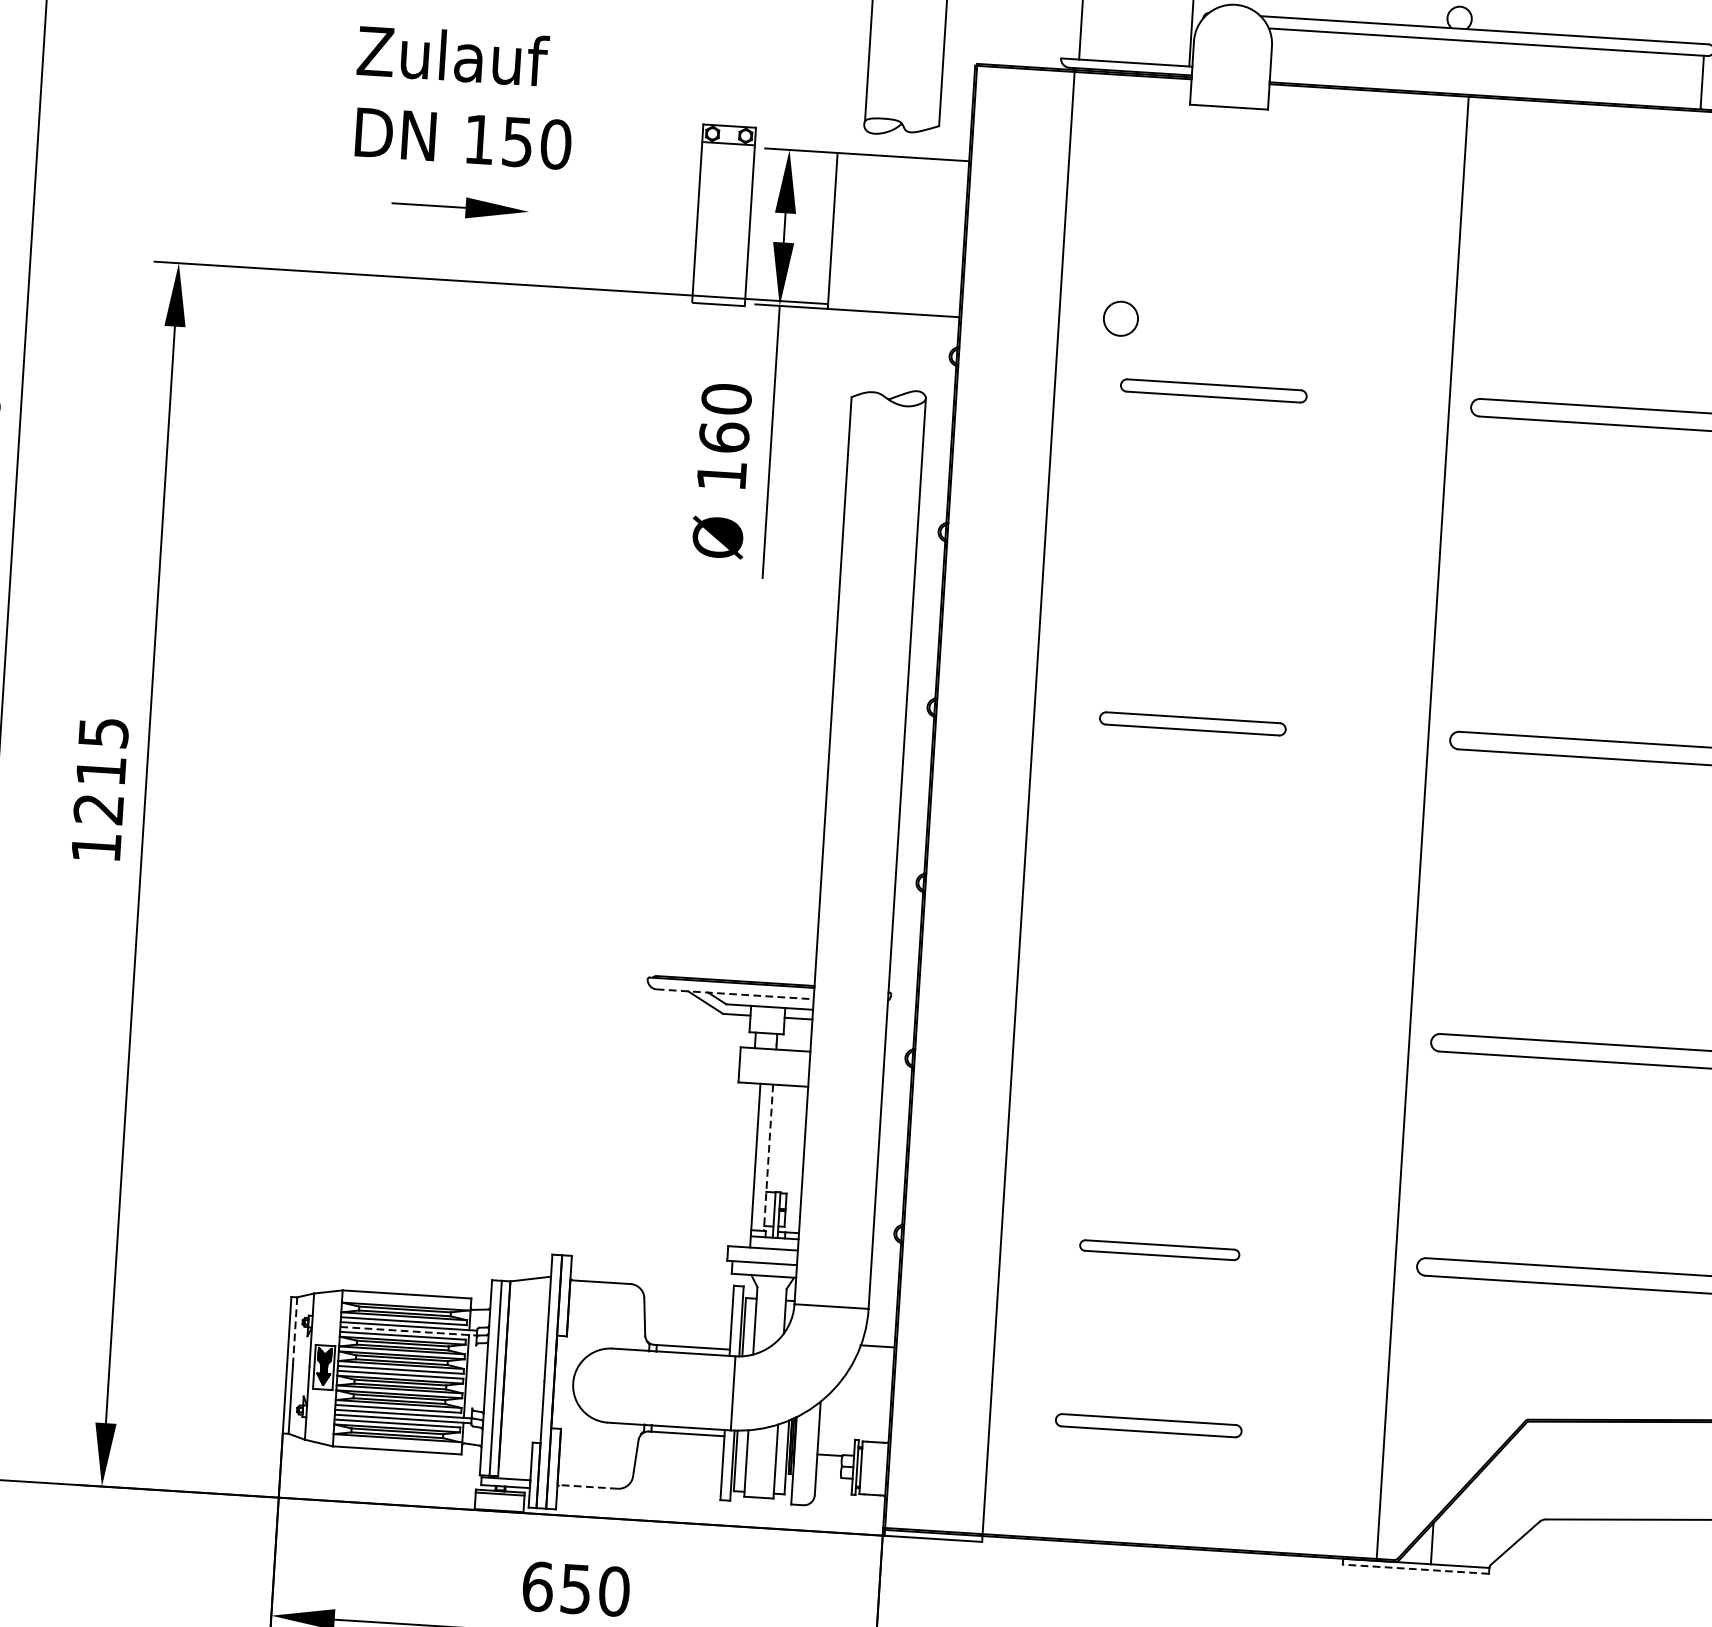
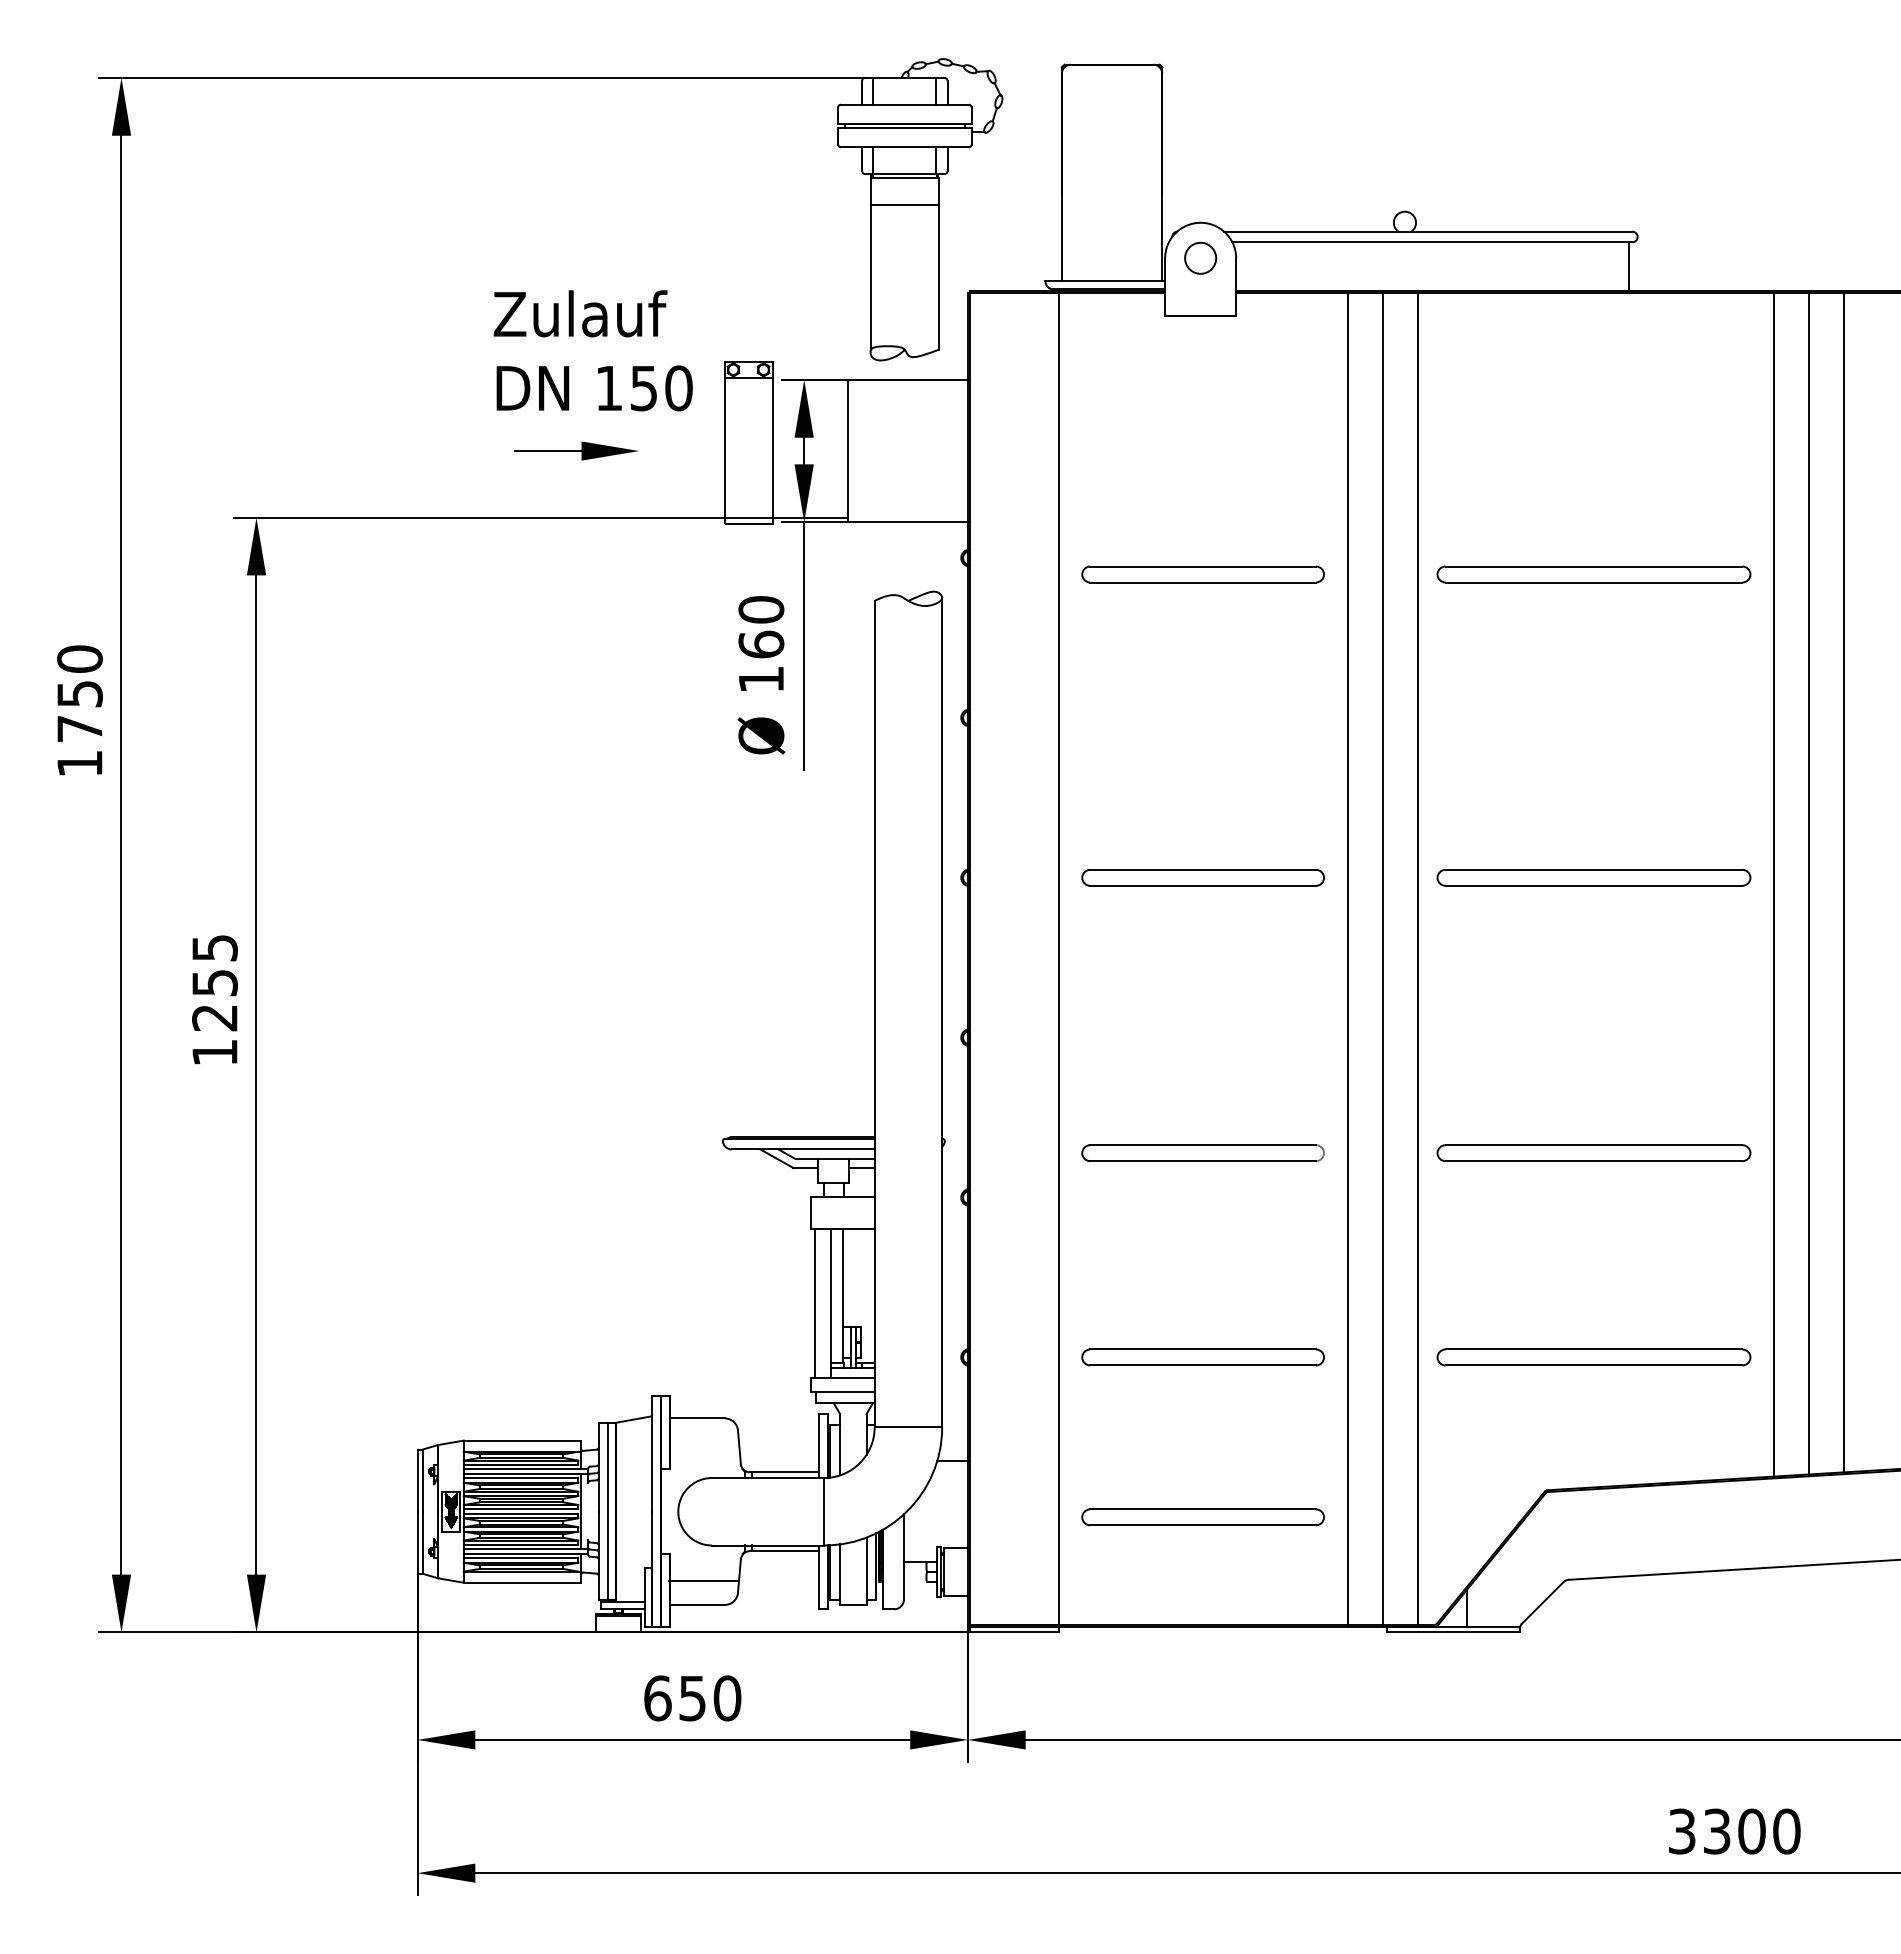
text: (463, 96) -> (592, 350), moved
part: (460, 206) -> (576, 450), moved
part: (1120, 317) -> (1200, 257), moved
part: (1213, 390) -> (1202, 574), size x1.43
part: (1192, 723) -> (1202, 877), size x1.43
text: (100, 771) -> (214, 983), 1215 -> 1255
line: (1345, 822) -> (1347, 958), added
line: (1384, 824) -> (1382, 958), added
line: (735, 994) -> (803, 1149), dashed -> solid
part: (1173, 1025) -> (1202, 1152), added
line: (768, 1157) -> (842, 1295), dashed -> solid
line: (738, 1164) -> (815, 1303), added
part: (1159, 1250) -> (1202, 1357), size x1.67
line: (409, 1330) -> (526, 1473), dashed -> solid
line: (294, 1332) -> (422, 1481), dashed -> solid
part: (1148, 1425) -> (1202, 1517), size x1.43
line: (596, 1460) -> (703, 1580), added
line: (586, 1486) -> (696, 1604), dashed -> solid
line: (1415, 1569) -> (1453, 1632), dashed -> solid

